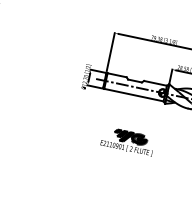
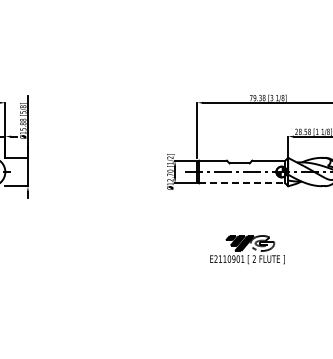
line: (134, 95) -> (242, 183), solid -> dashed
fill: (139, 138) -> (262, 242), removed

